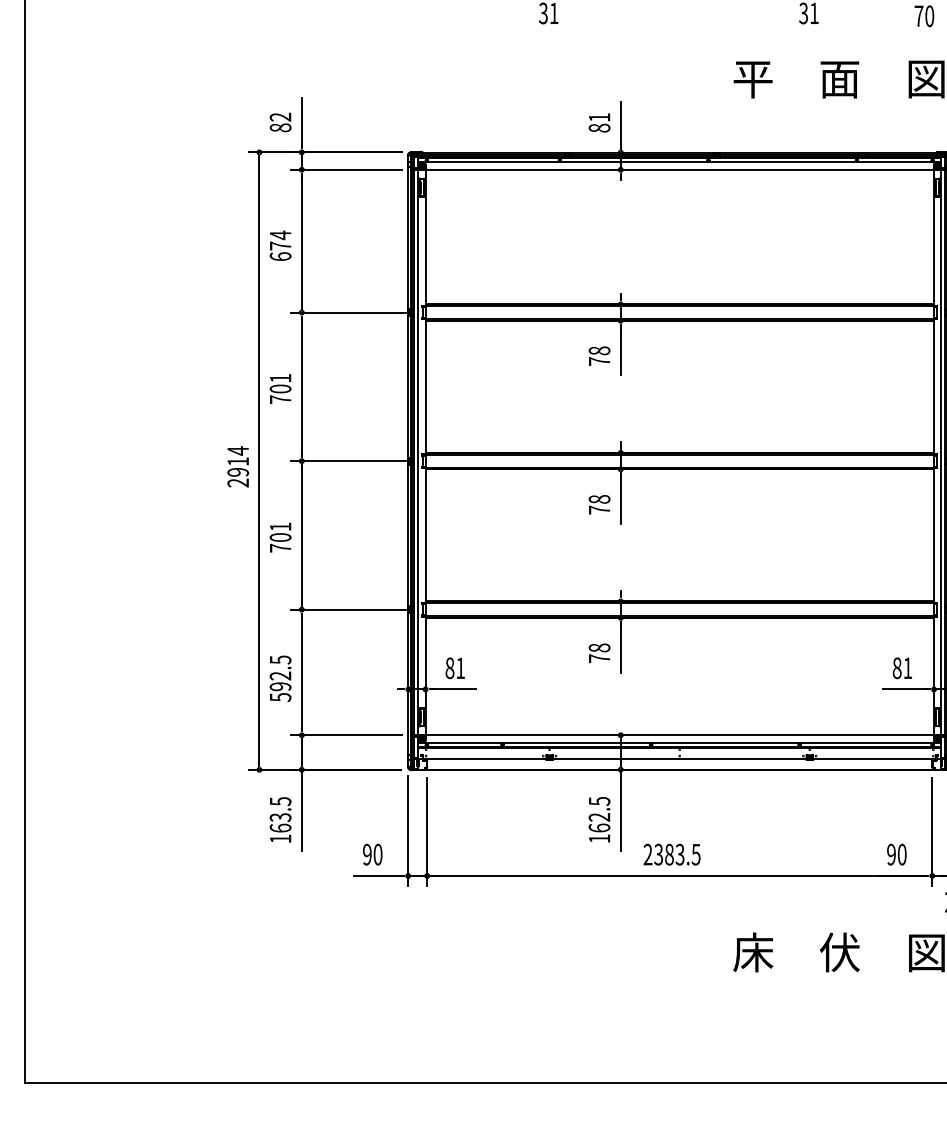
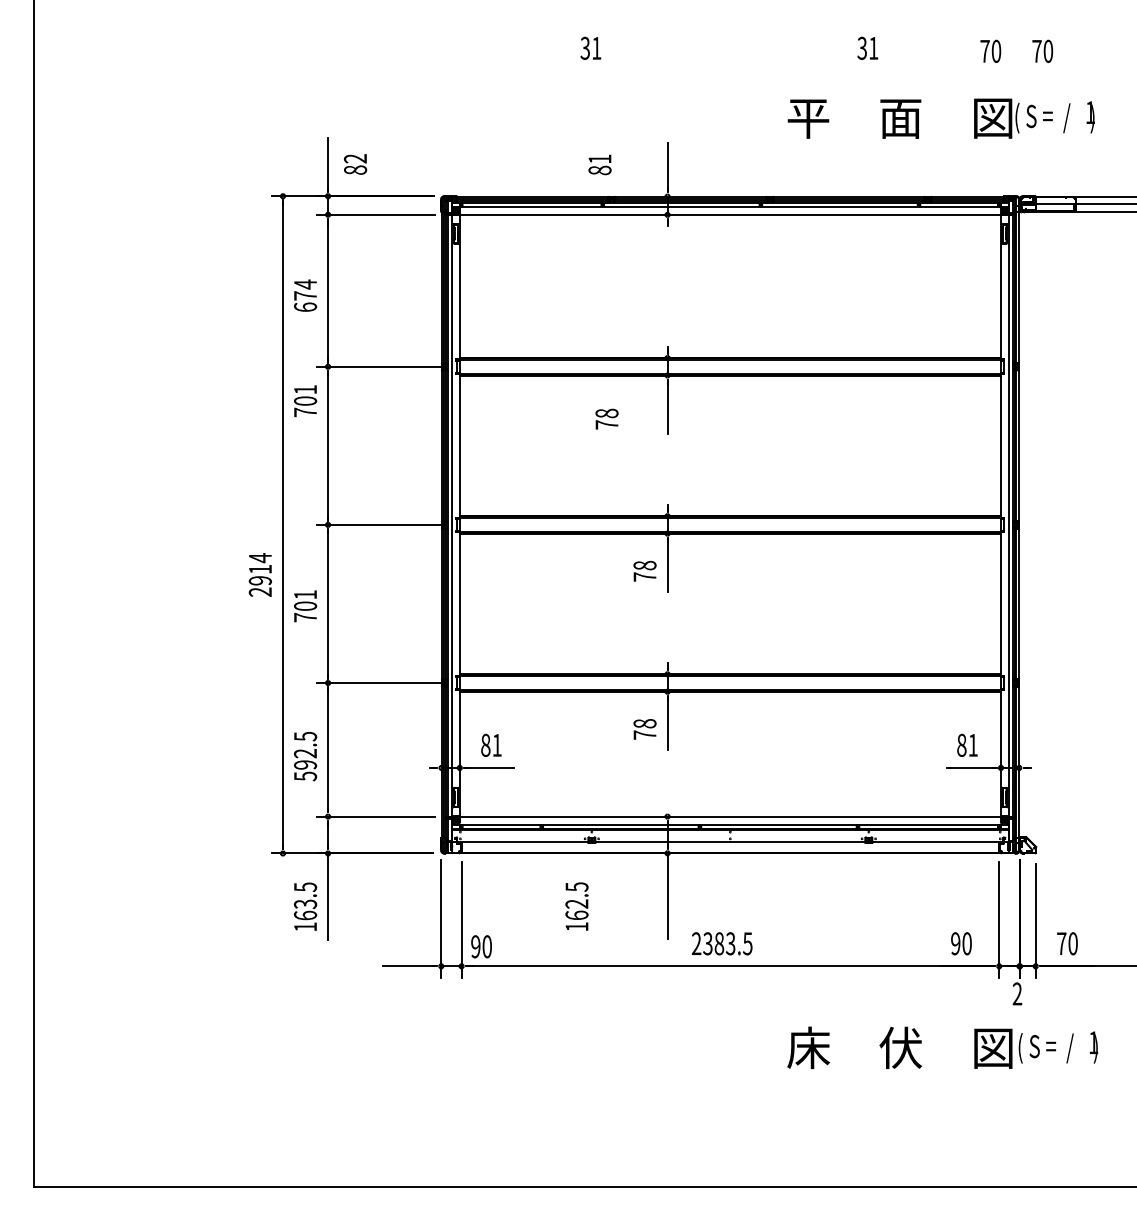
text: (280, 122) -> (355, 164), moved
text: (599, 122) -> (599, 164), moved
text: (599, 355) -> (606, 418), moved
text: (280, 389) -> (305, 401), moved
text: (237, 466) -> (259, 574), moved
text: (599, 819) -> (576, 906), moved
text: (372, 854) -> (481, 946), moved

